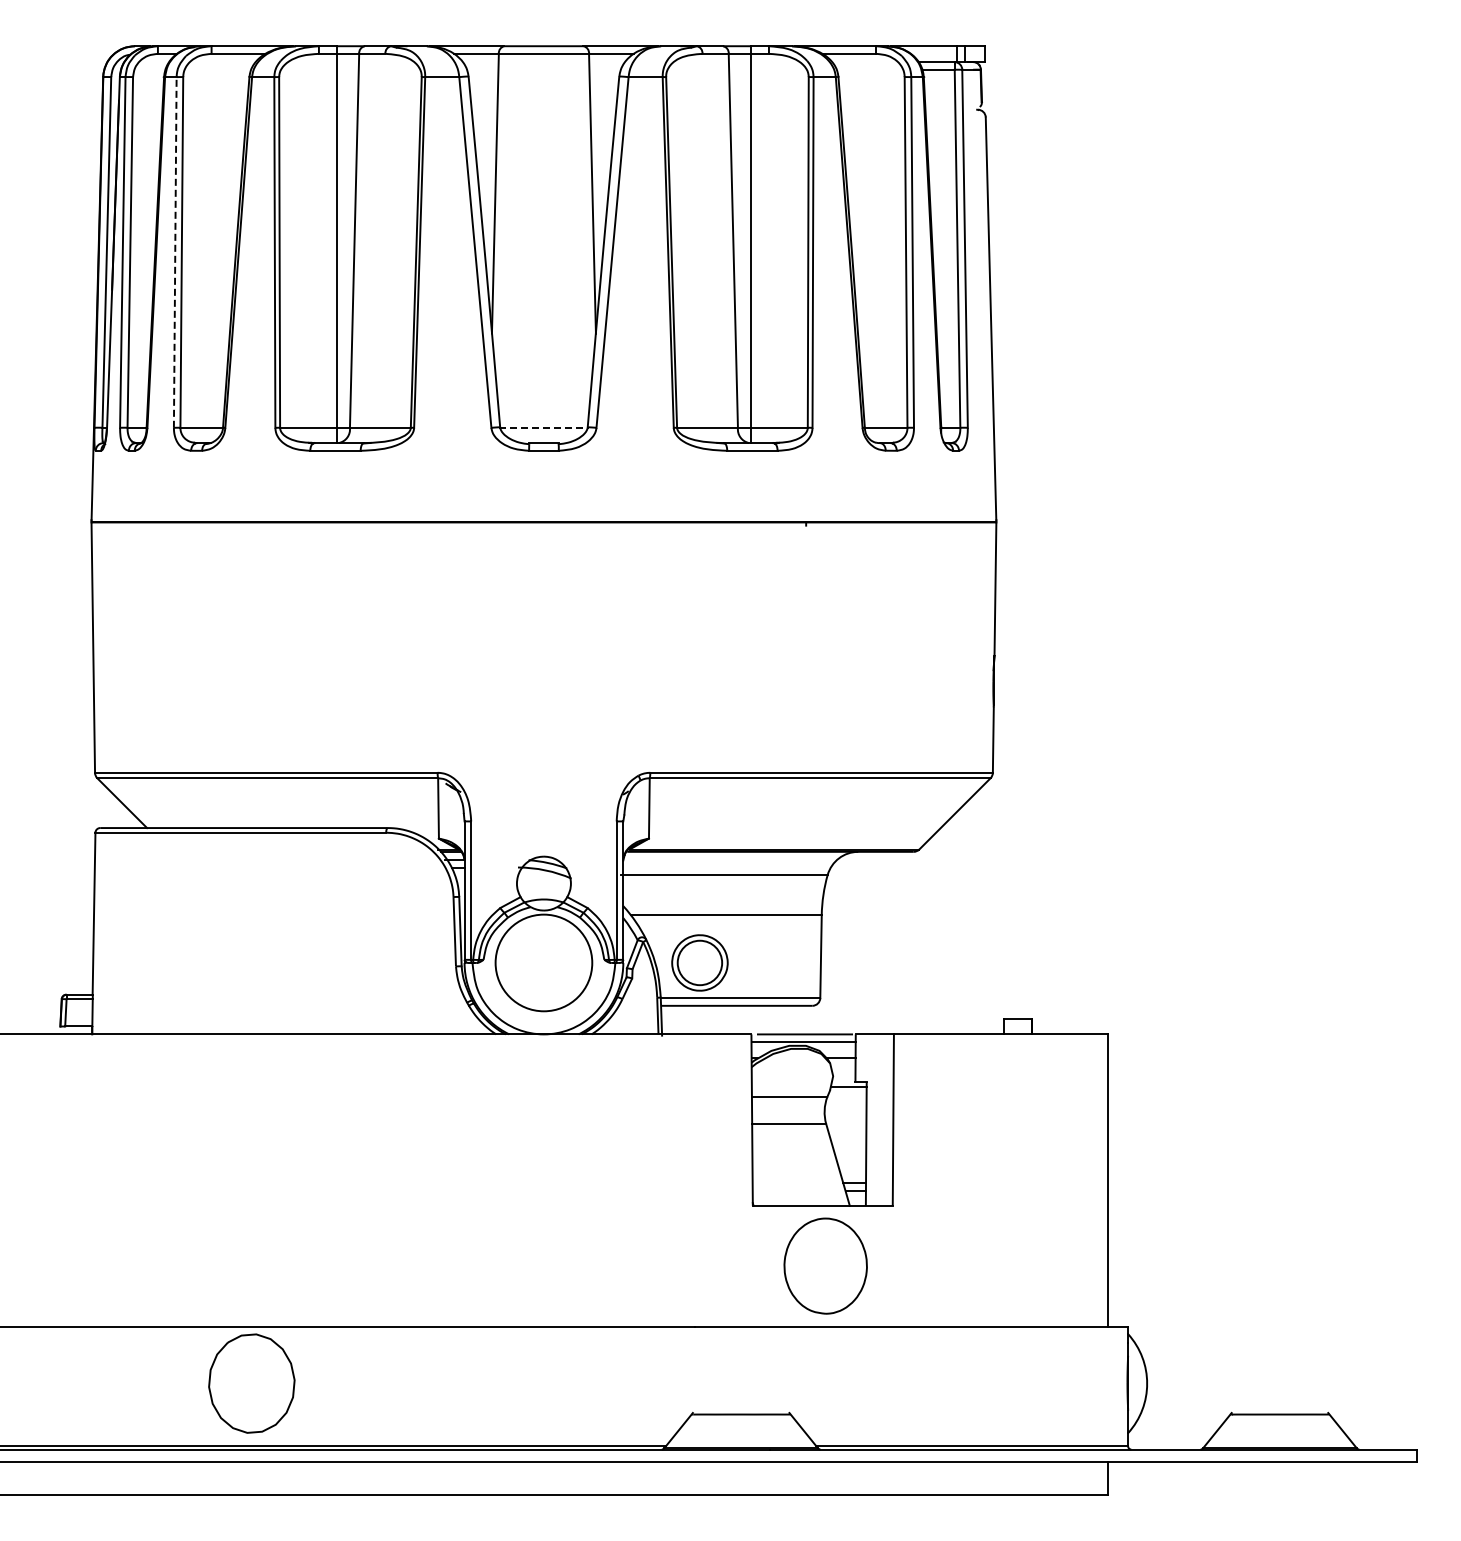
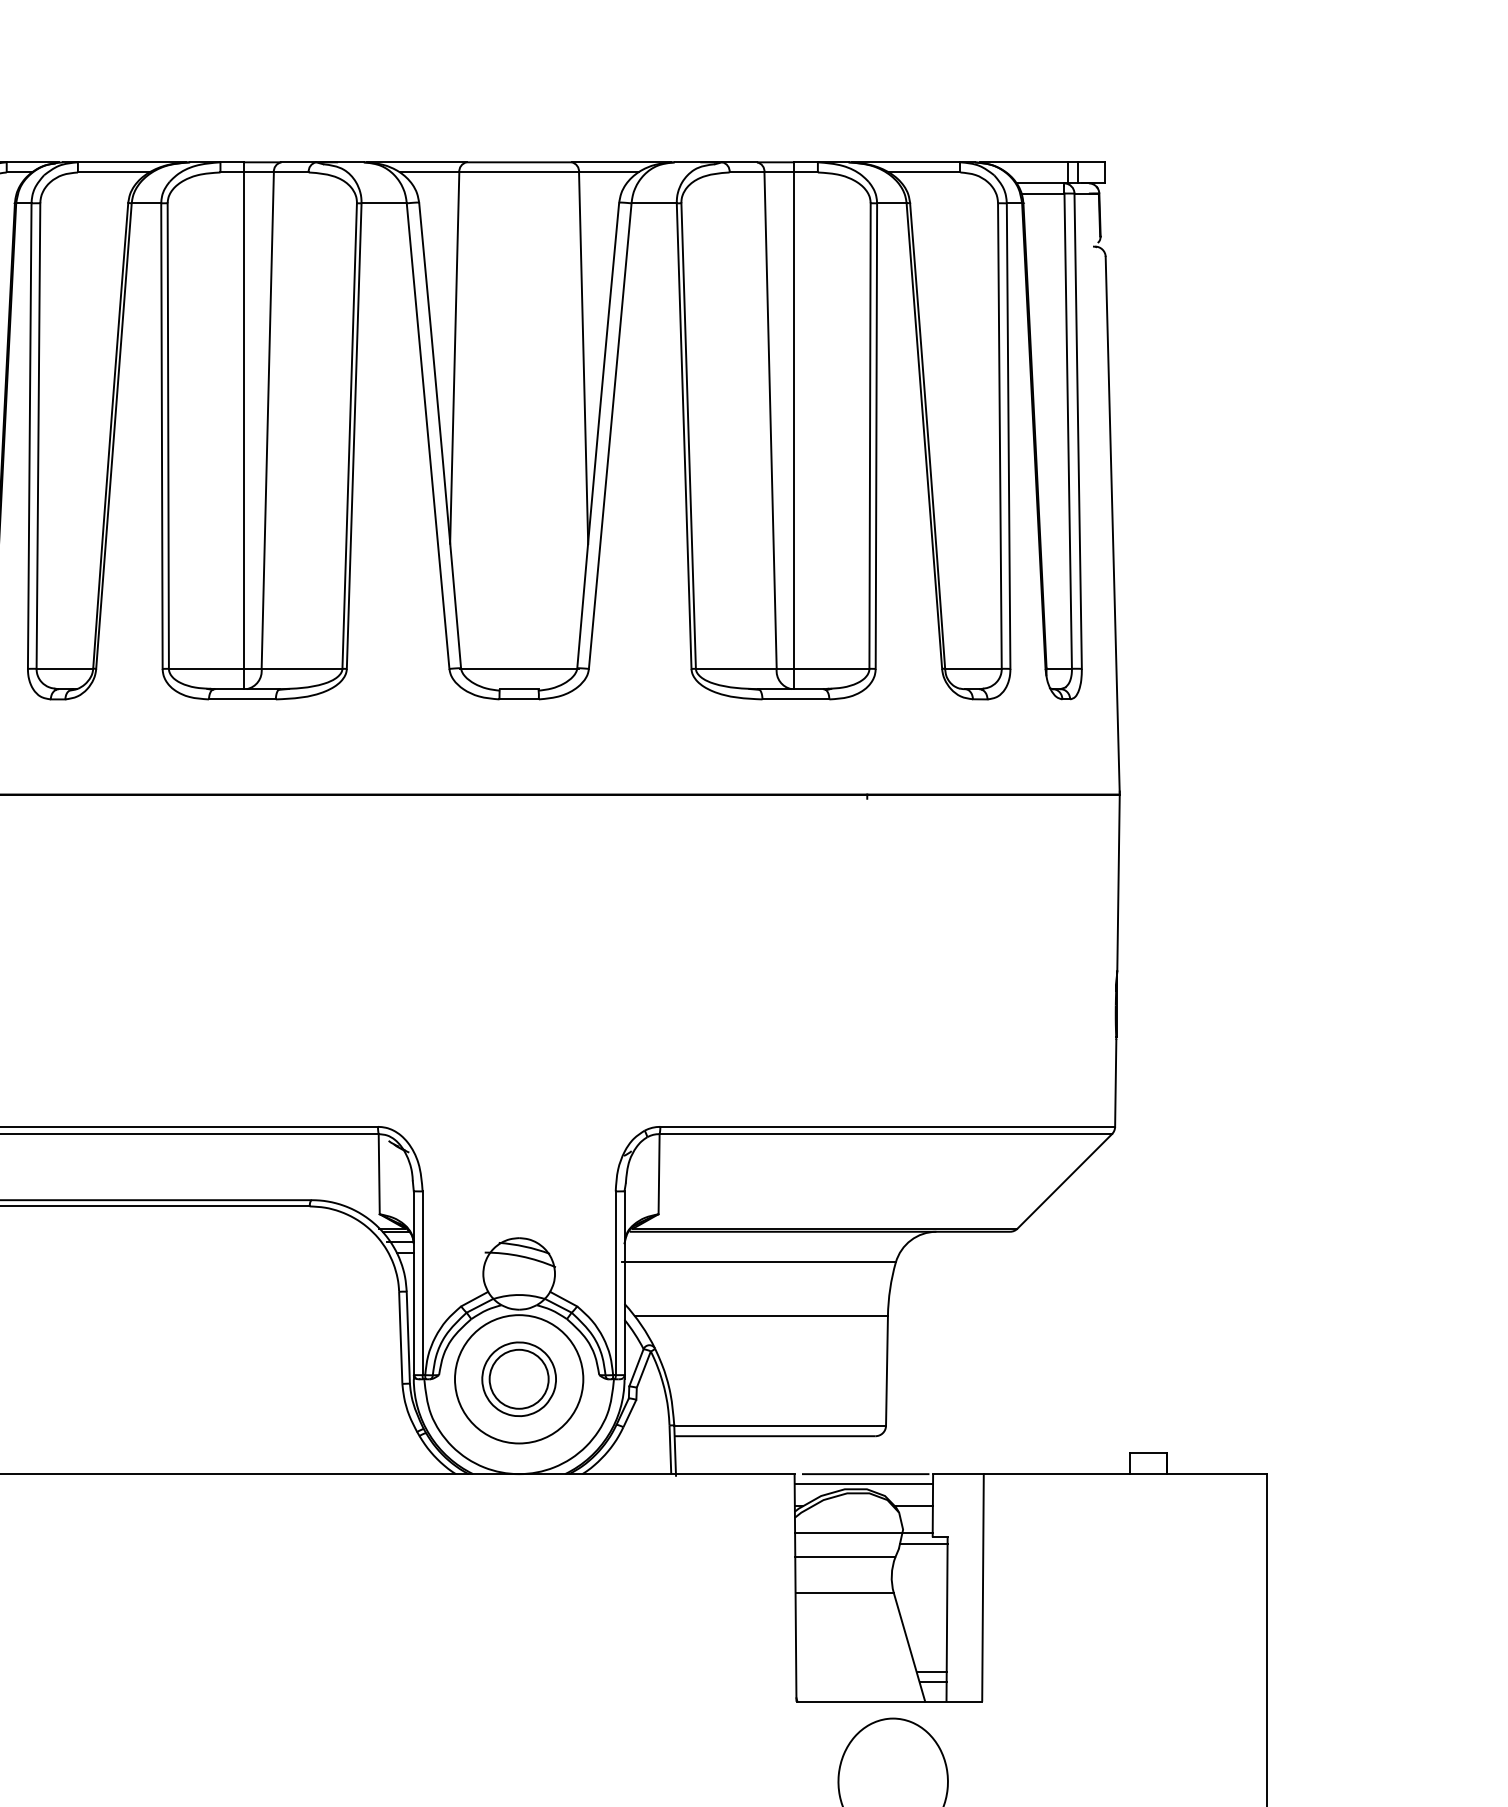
line: (175, 251) -> (30, 434), dashed -> solid
line: (543, 427) -> (518, 668), dashed -> solid
part: (699, 962) -> (518, 1378), moved
line: (803, 1079) -> (863, 1533), added

